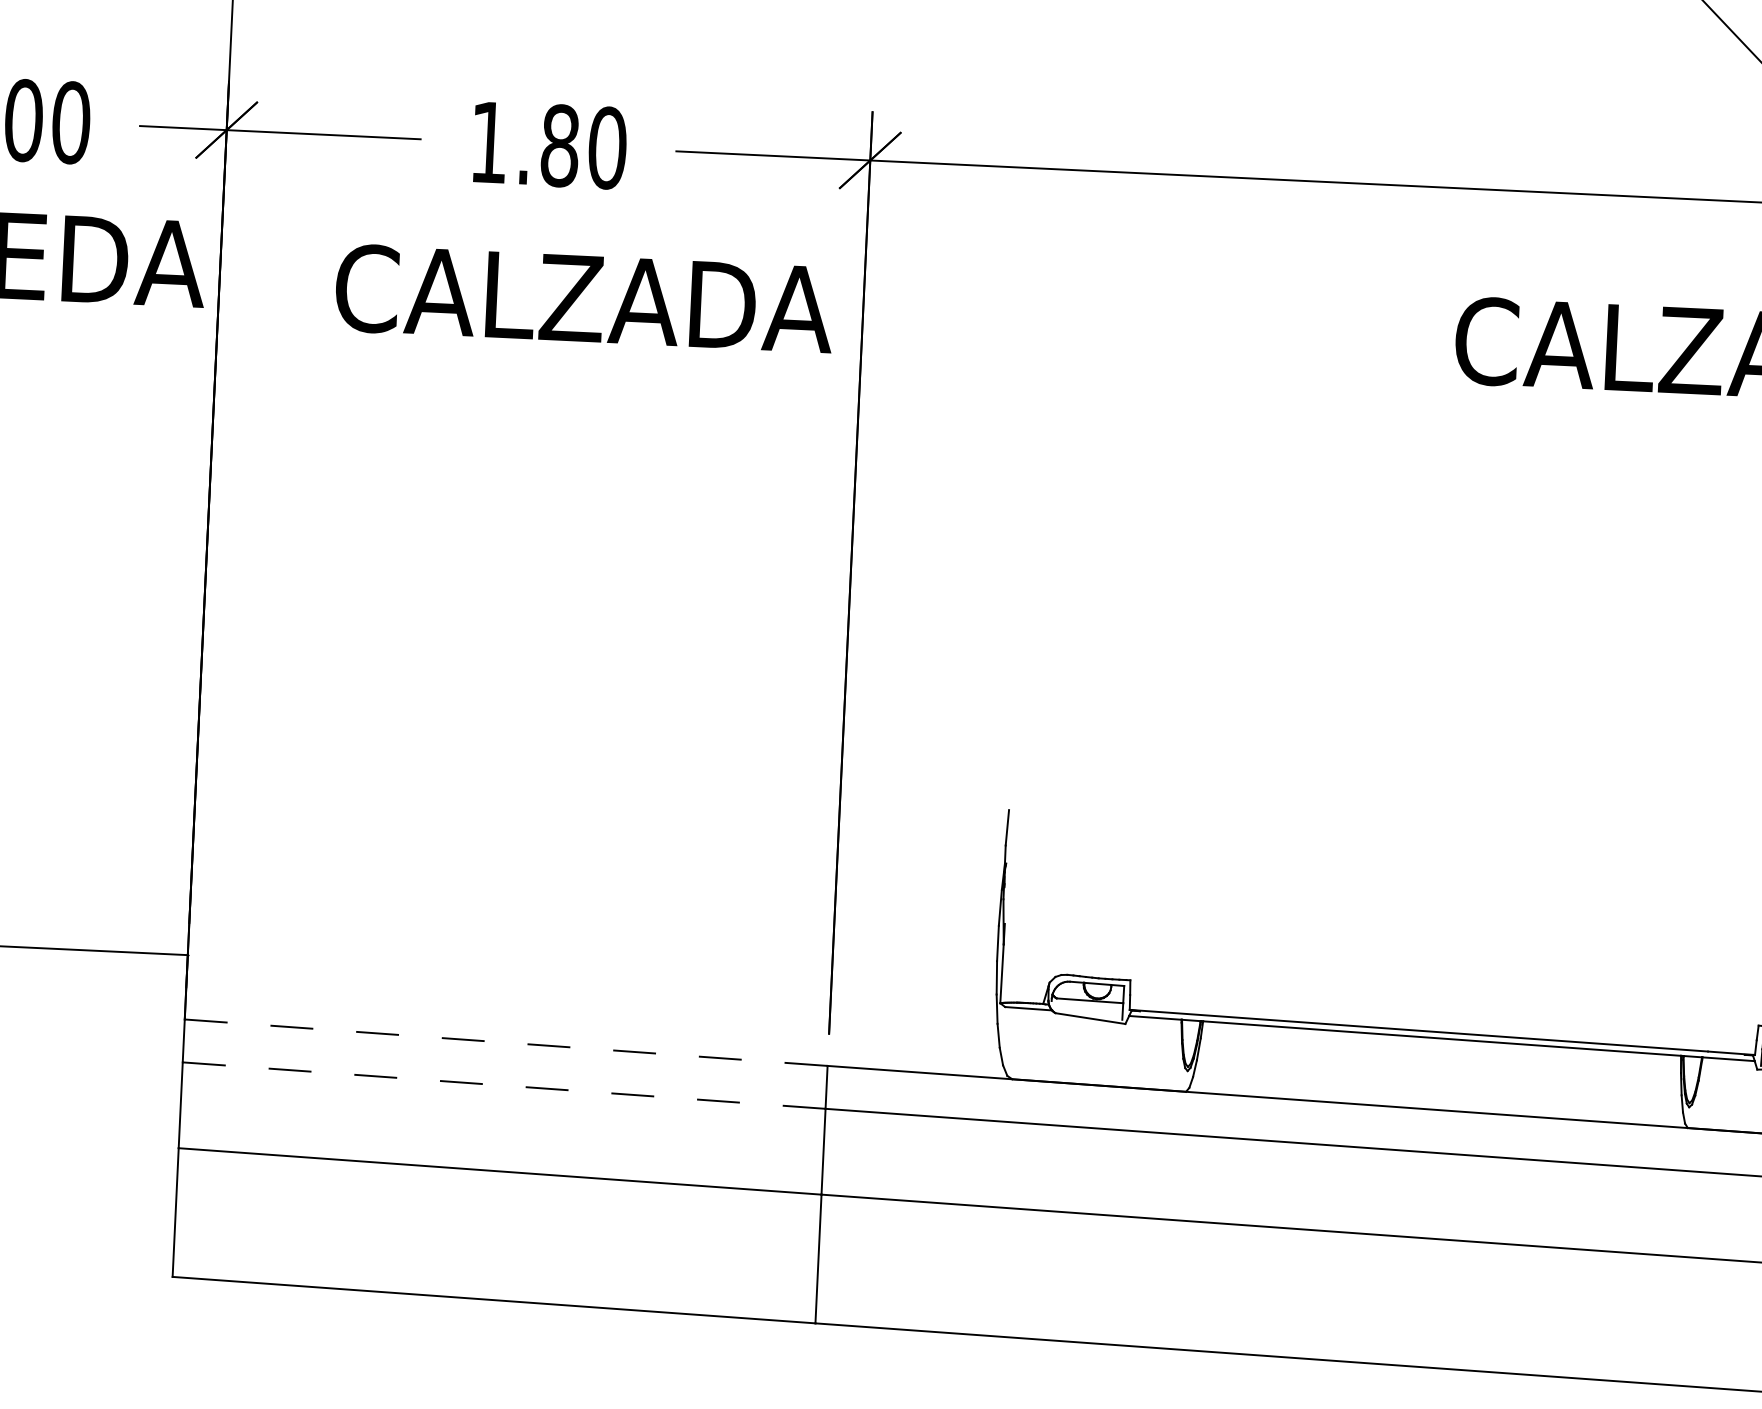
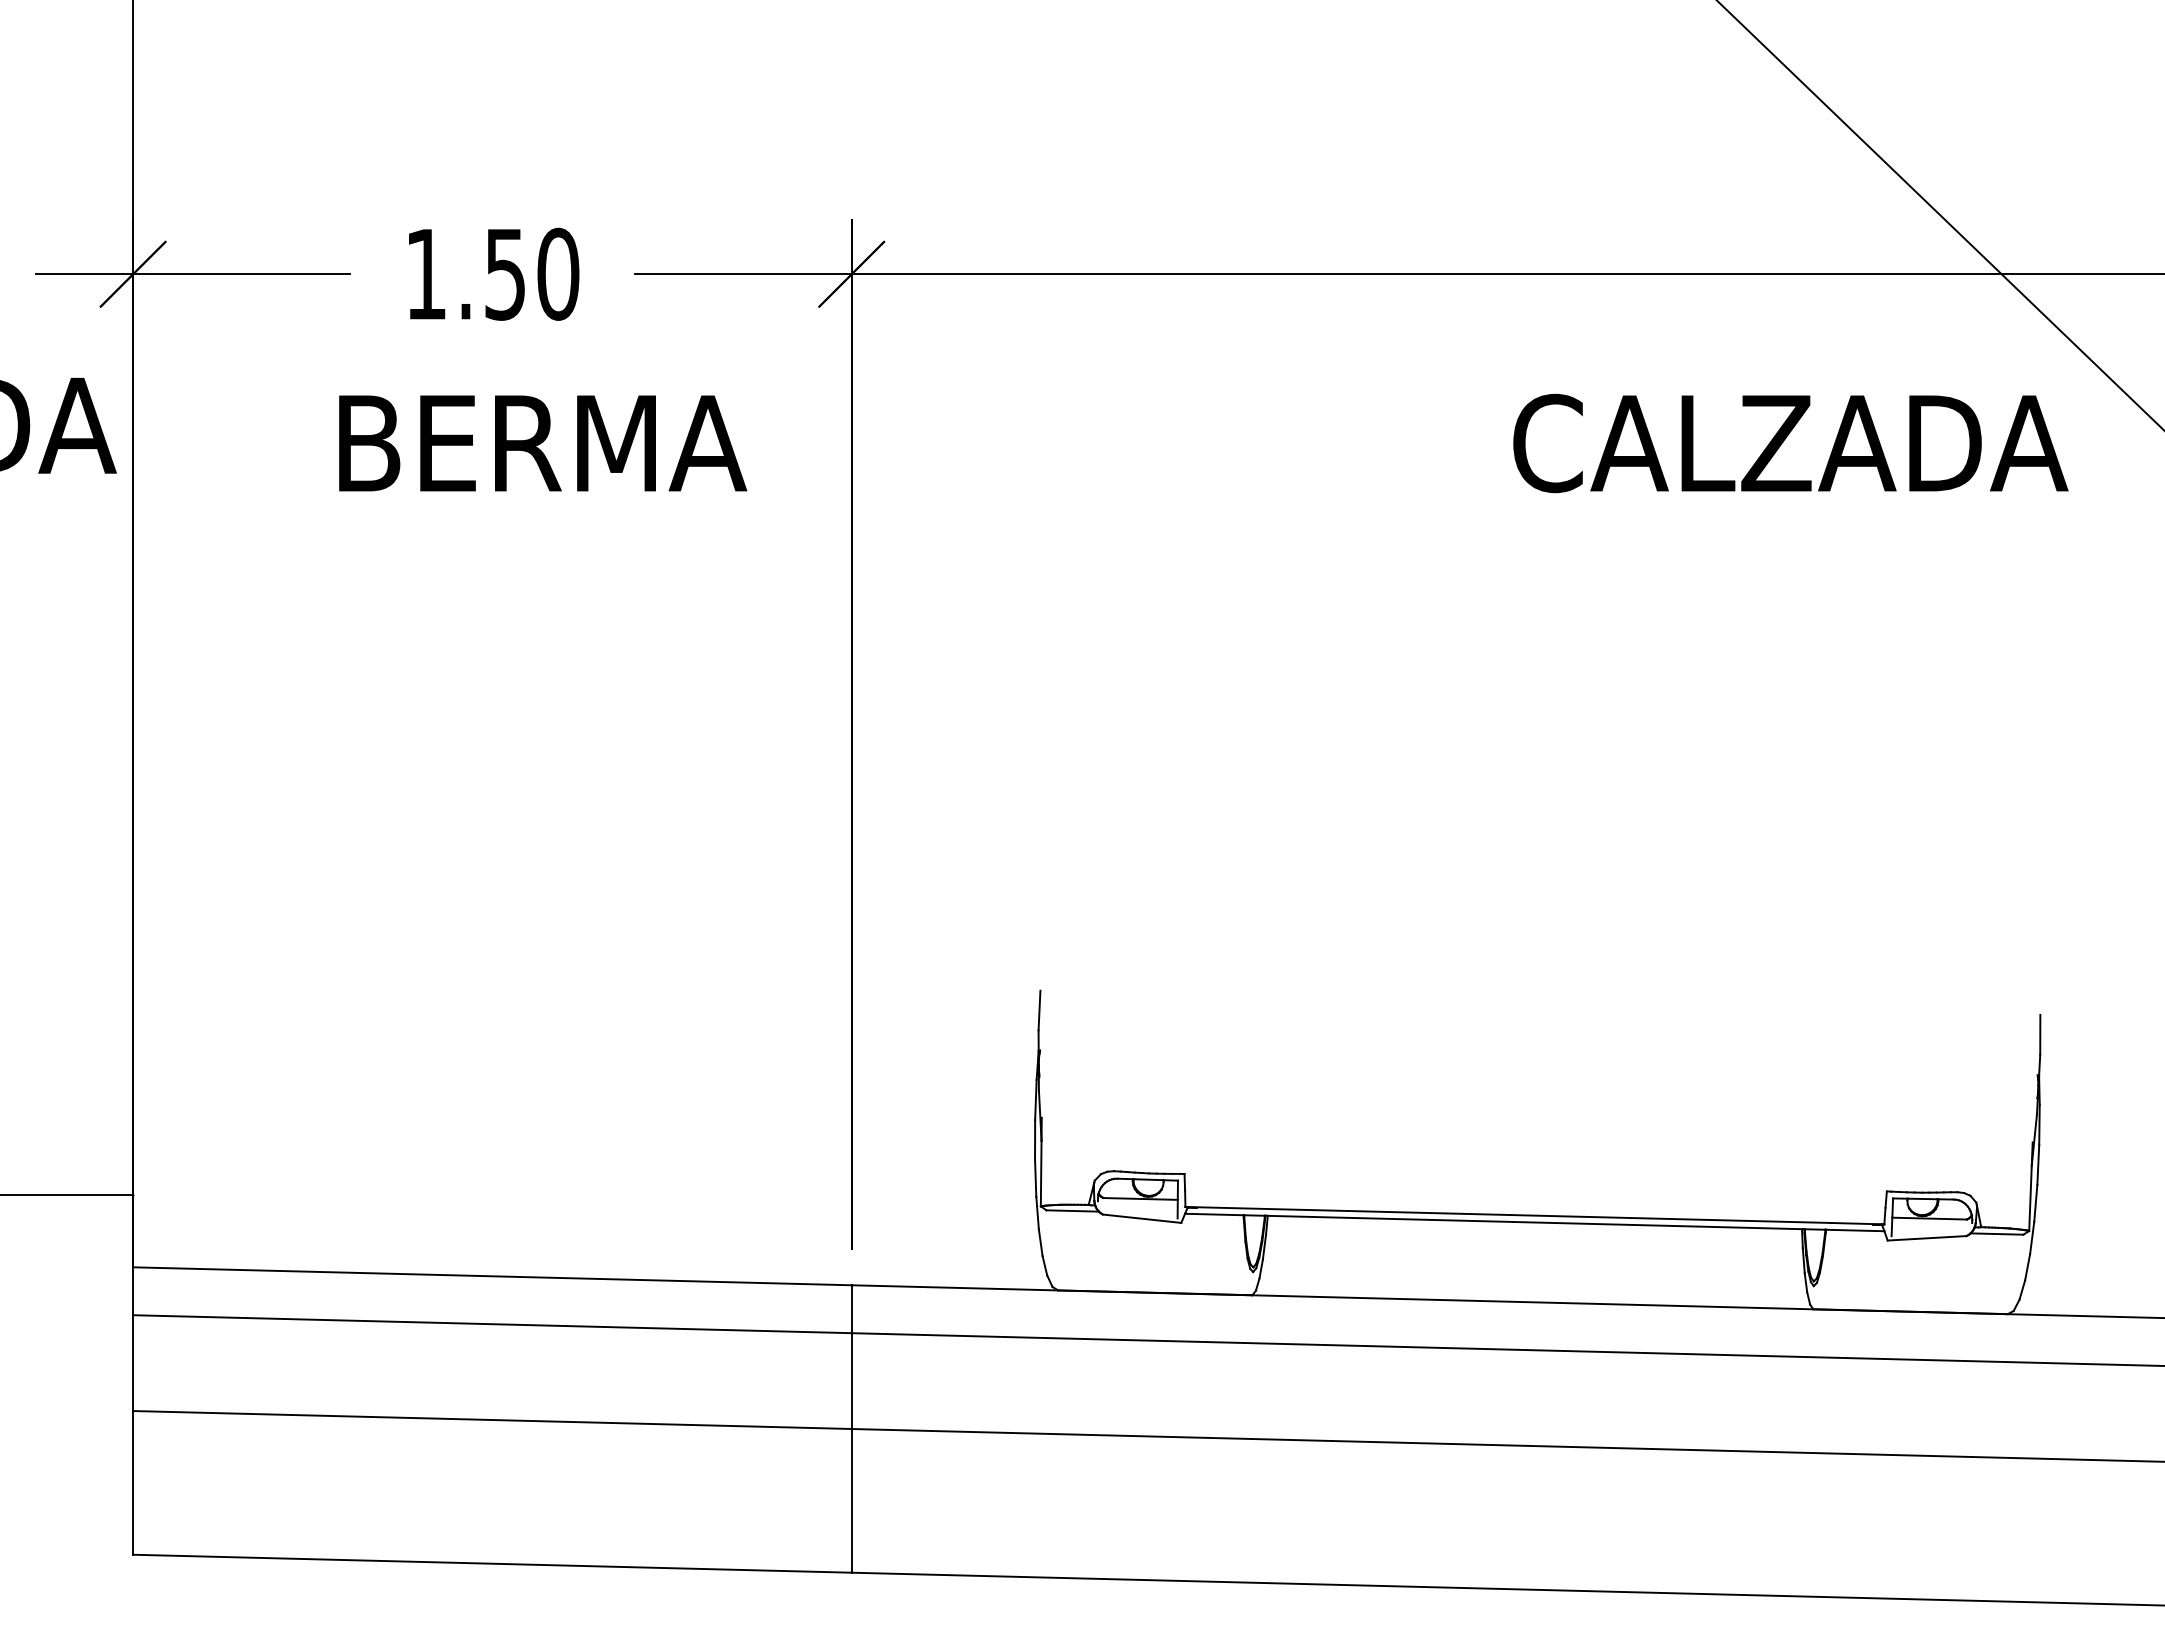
text: (560, 145) -> (505, 273), 1.80 -> 1.50
text: (584, 298) -> (540, 443), CALZADA -> BERMA
line: (506, 1042) -> (492, 1276), dashed -> solid
line: (503, 1085) -> (491, 1324), dashed -> solid

